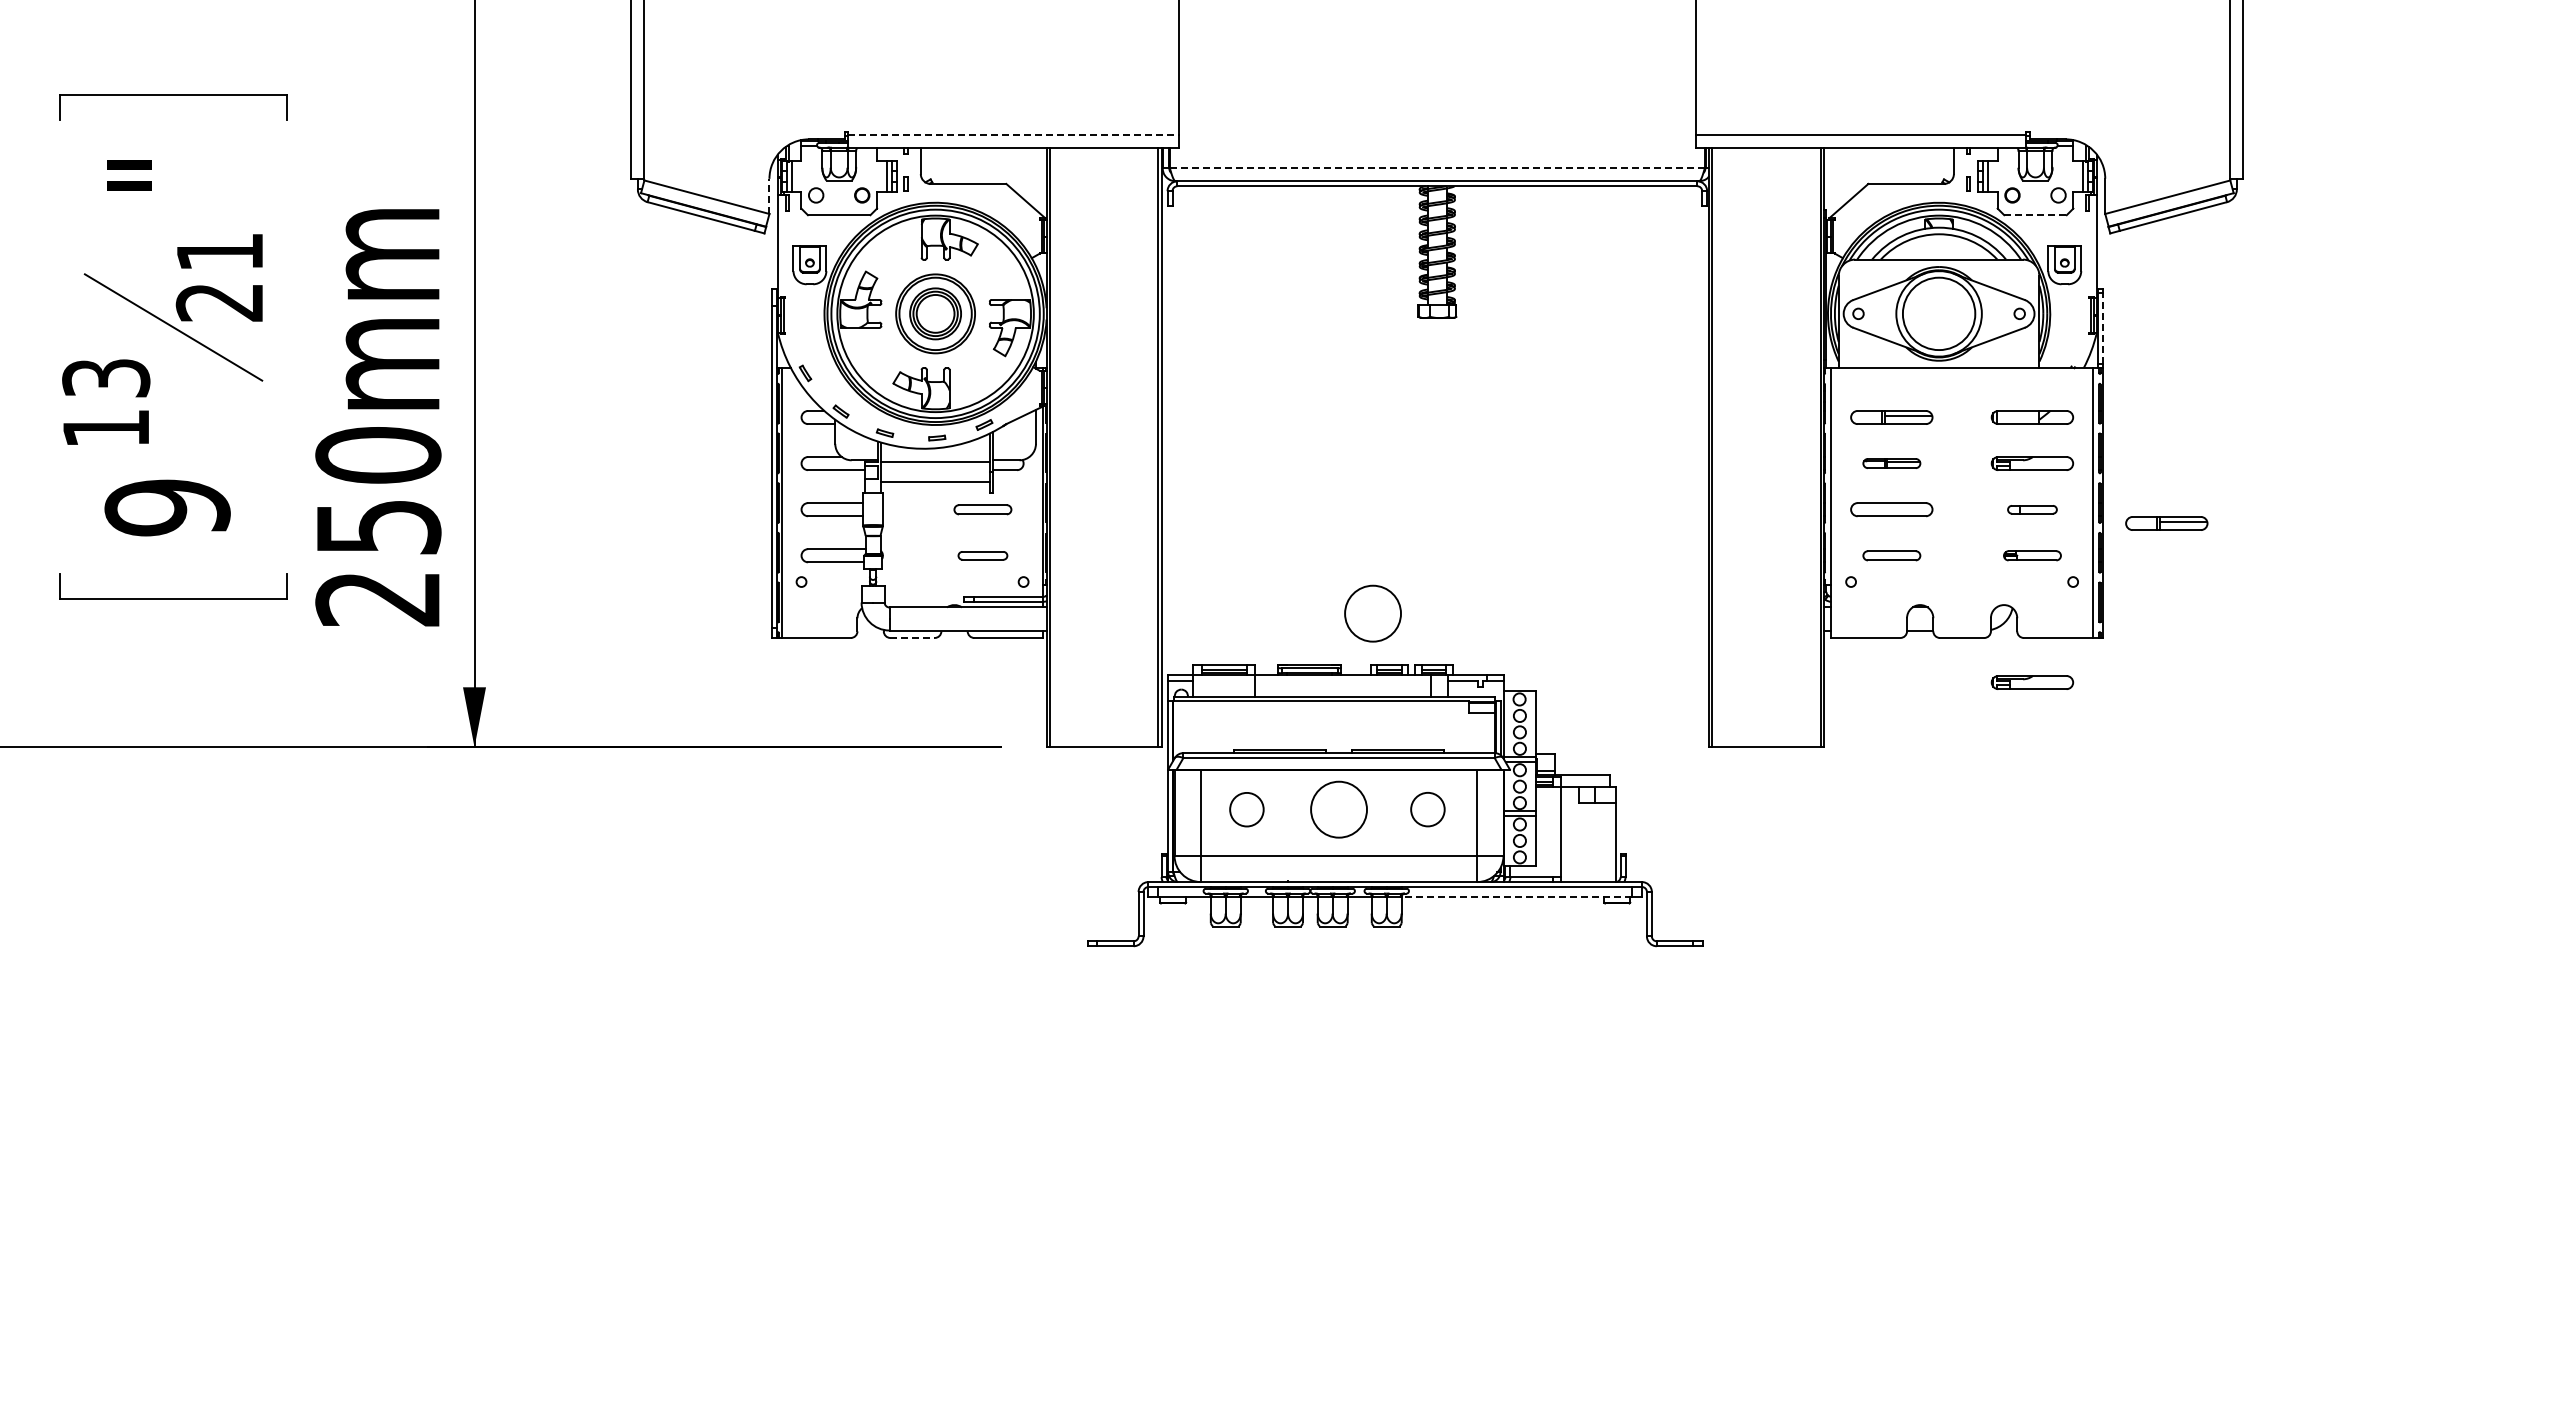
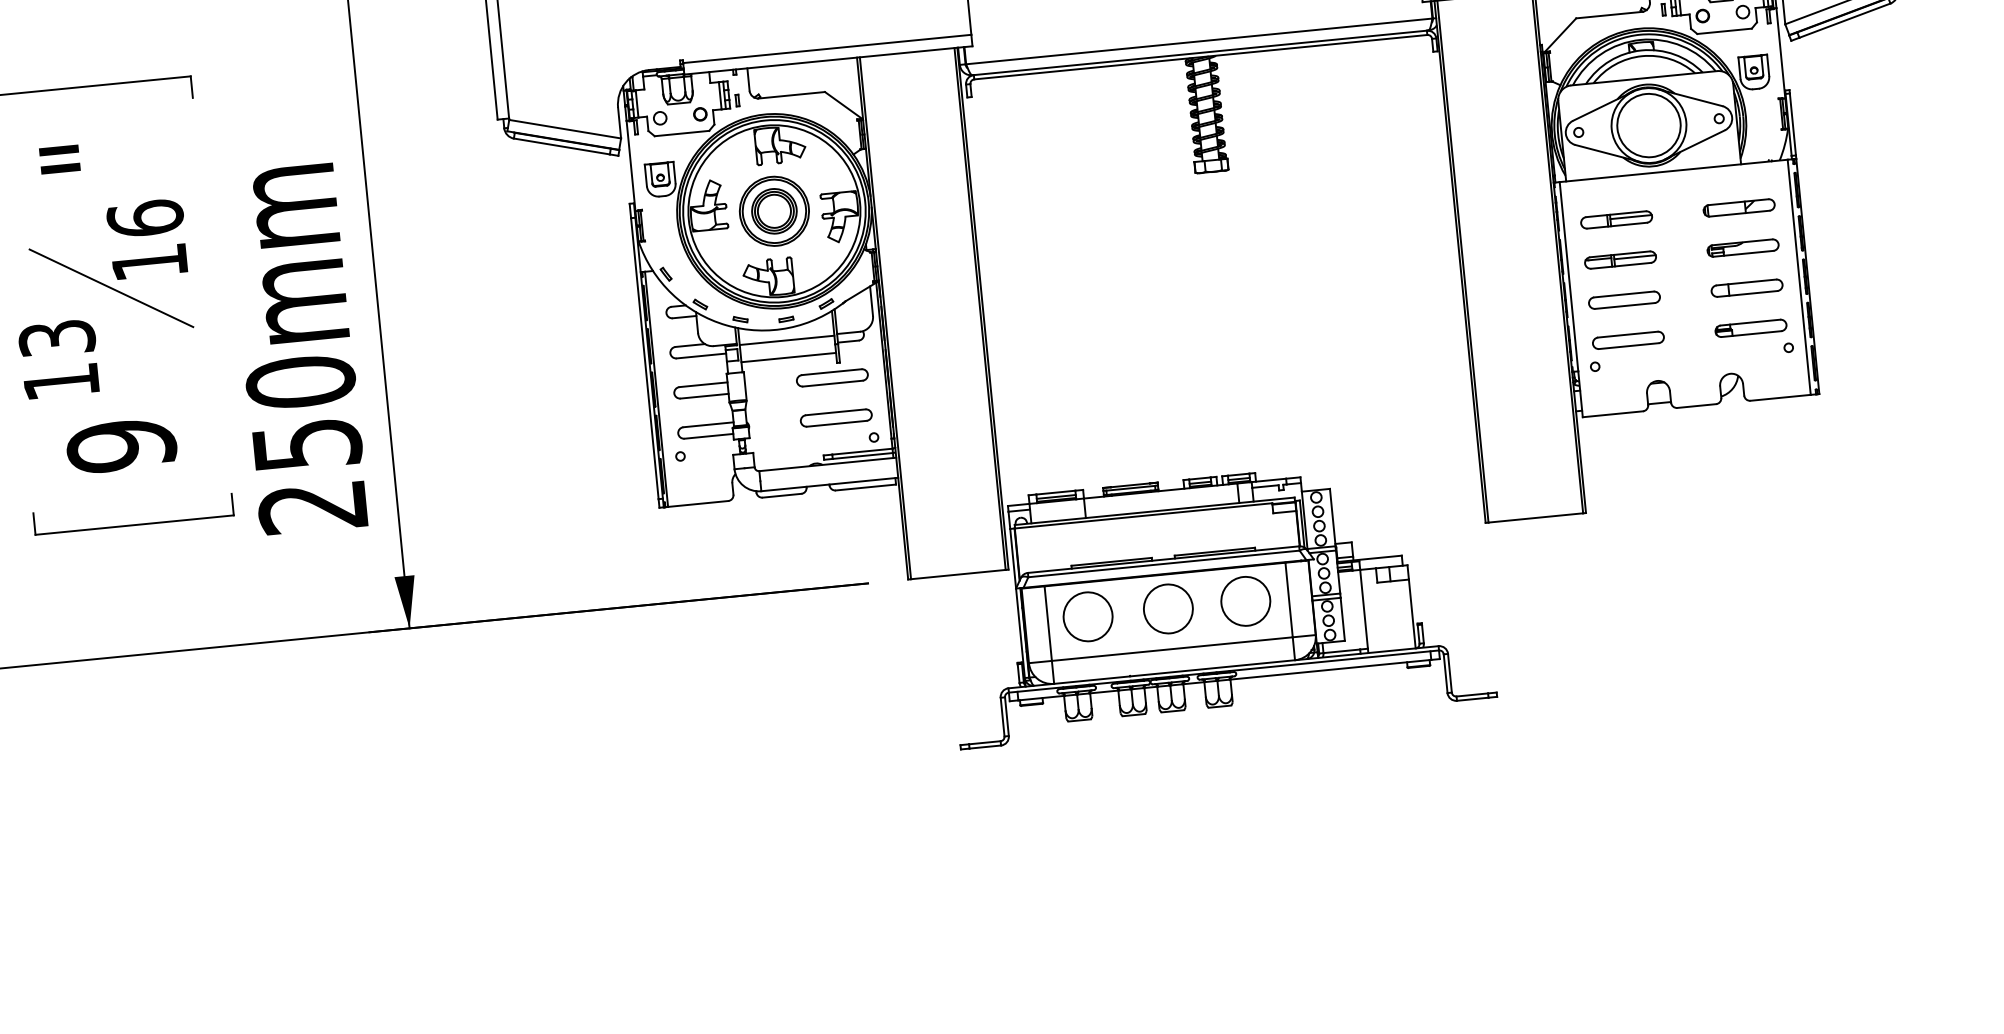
line: (1014, 135) -> (827, 49), dashed -> solid
line: (1436, 168) -> (1198, 41), dashed -> solid
line: (769, 196) -> (619, 123), dashed -> solid
line: (2036, 215) -> (1725, 31), dashed -> solid
text: (219, 276) -> (147, 239), 21 -> 16
line: (2102, 328) -> (1792, 124), dashed -> solid
part: (1891, 463) -> (1620, 260), size x1.43
part: (982, 509) -> (832, 377), size x1.43
part: (2032, 509) -> (1747, 288), size x1.67
part: (2166, 523) -> (1865, 288), removed
part: (982, 555) -> (835, 417), size x1.67
part: (1891, 555) -> (1628, 340), size x1.43
part: (2032, 555) -> (1751, 328), size x1.43
circle: (1372, 613) -> (1180, 435), removed
line: (913, 637) -> (782, 495), dashed -> solid
part: (2032, 682) -> (1761, 438), removed
circle: (1246, 809) -> (1087, 616), size x1.67
circle: (1427, 809) -> (1245, 601), size x1.67
line: (1516, 896) -> (1330, 669), dashed -> solid

